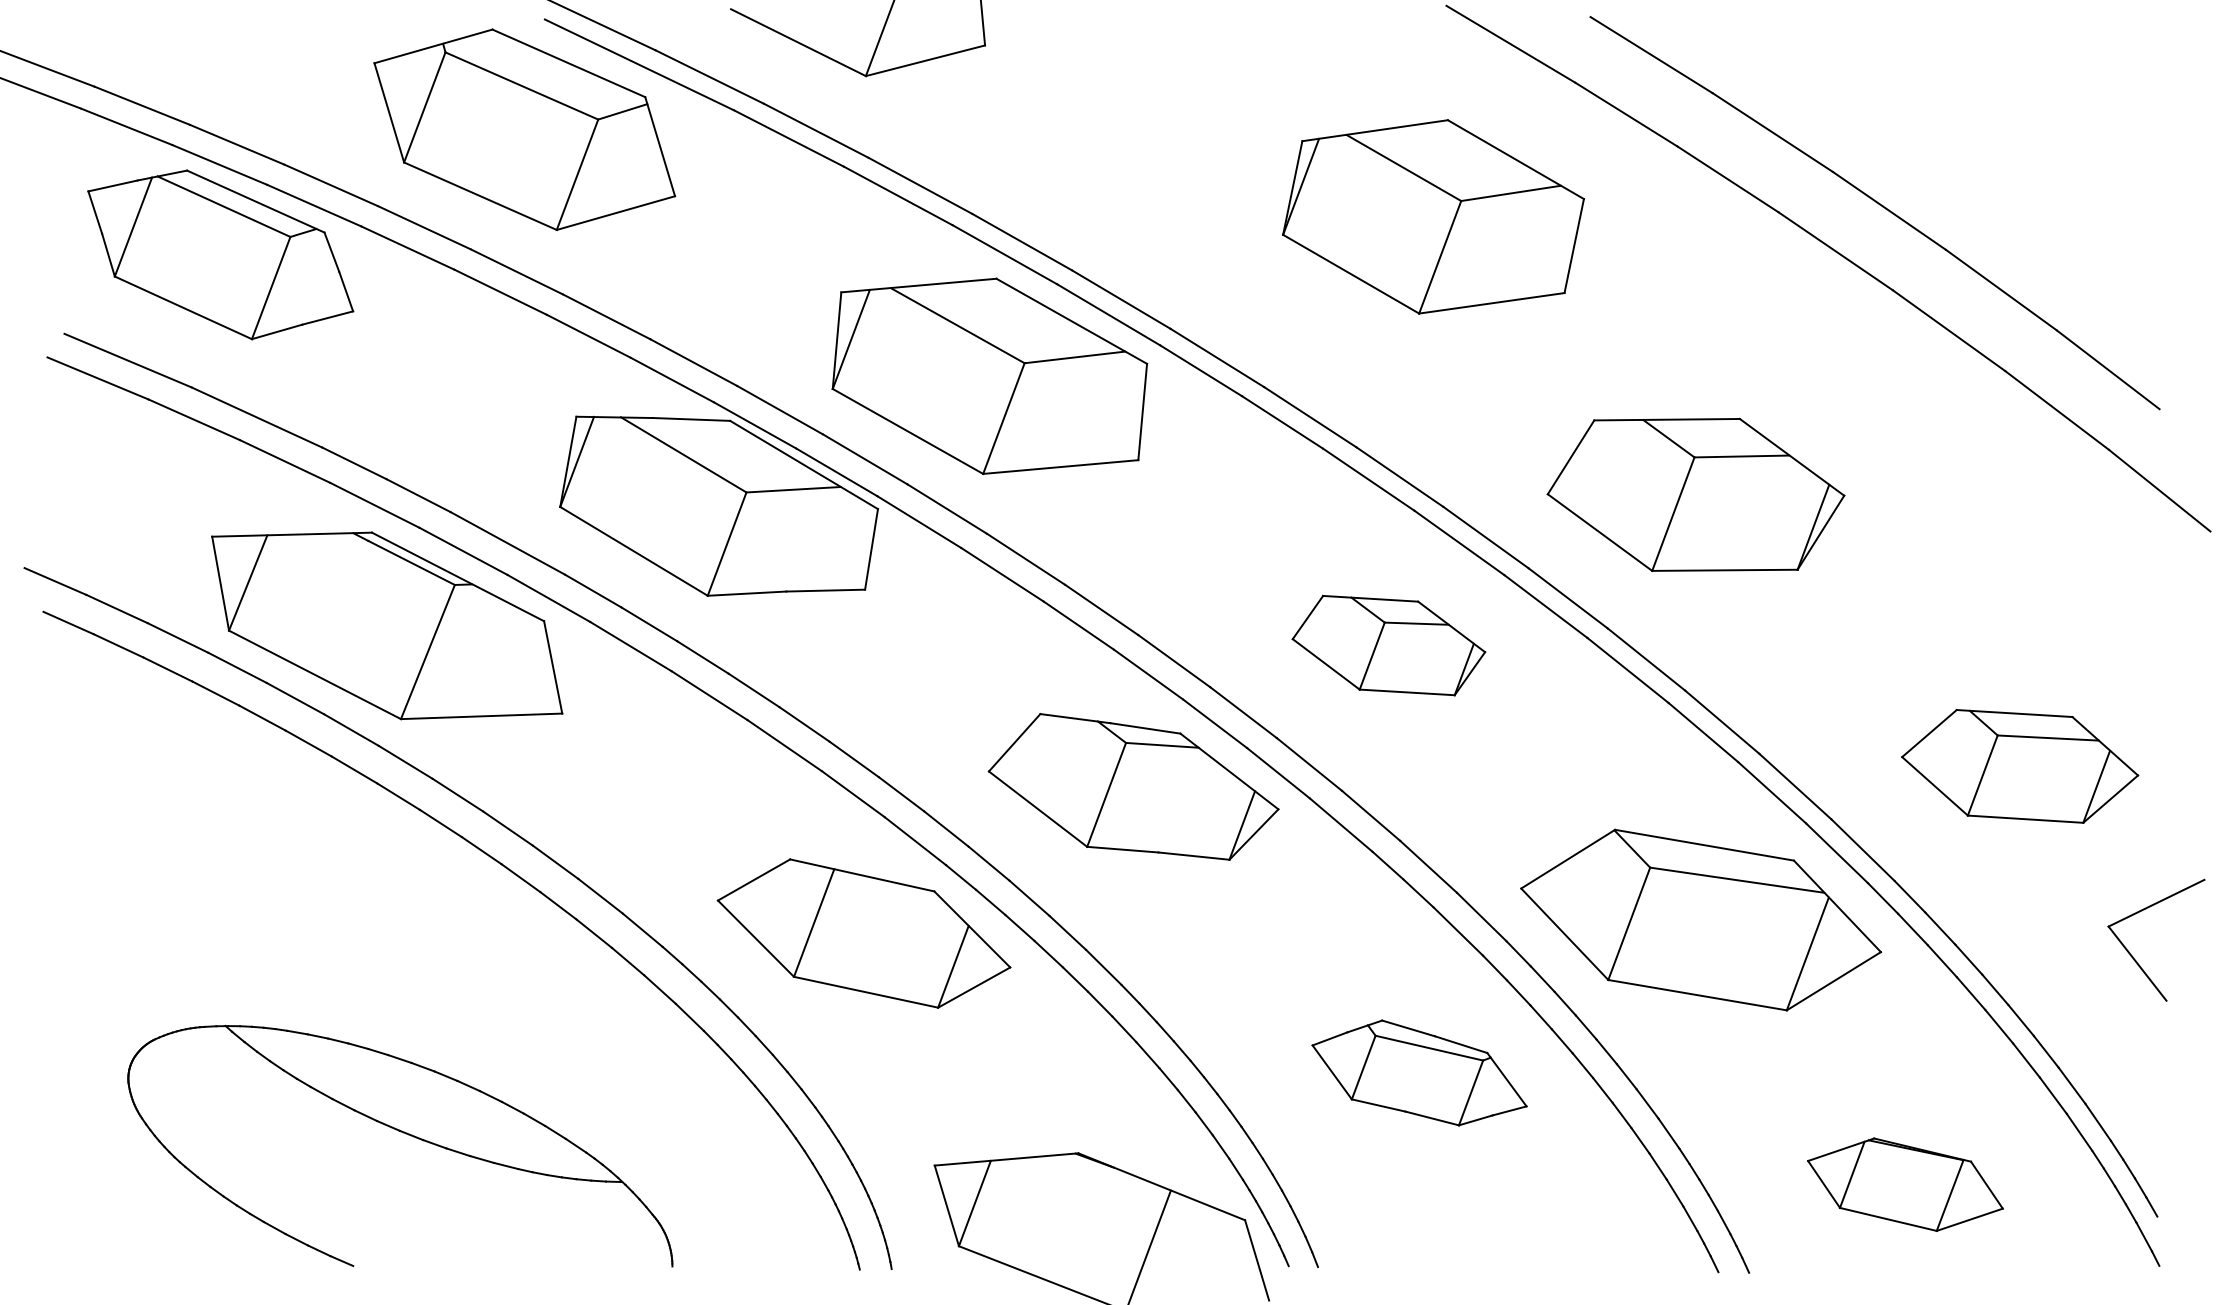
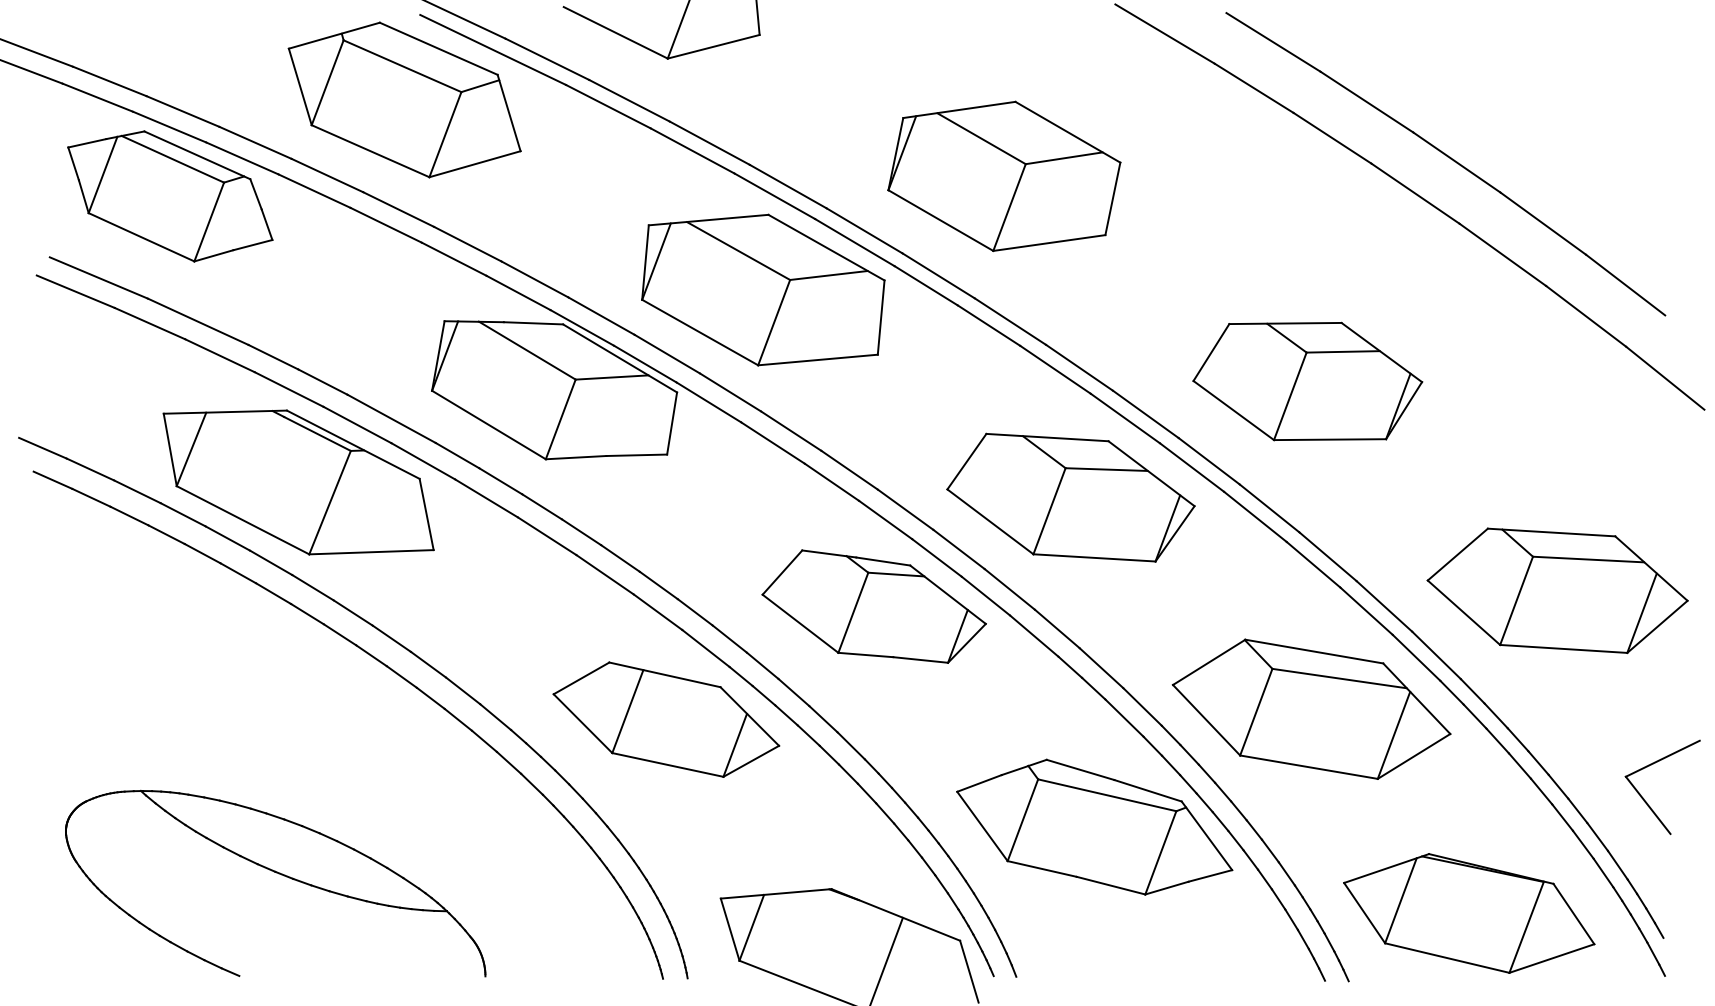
part: (1433, 216) -> (1004, 176), moved
part: (1388, 645) -> (1070, 497), size x1.67
part: (2019, 766) -> (1557, 590), size x1.43
part: (2133, 956) -> (1645, 799), moved
part: (1419, 1072) -> (1094, 826), size x1.67
part: (405, 1134) -> (279, 874), moved
part: (1905, 1184) -> (1469, 913), size x1.67

